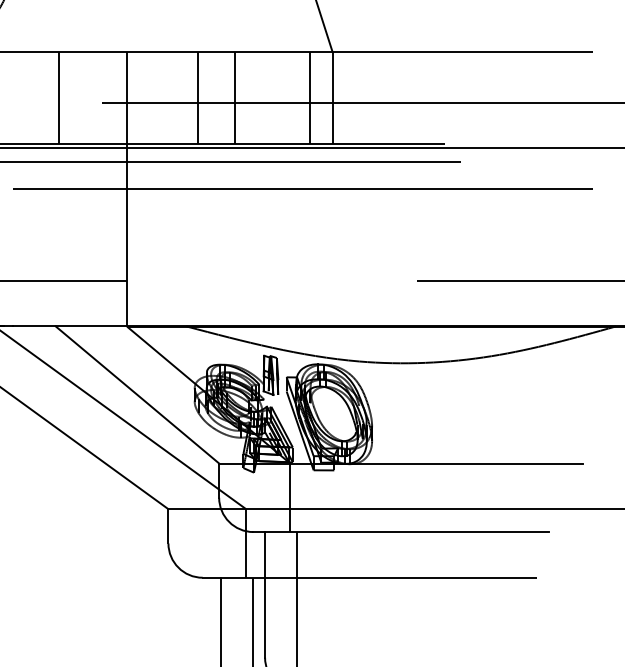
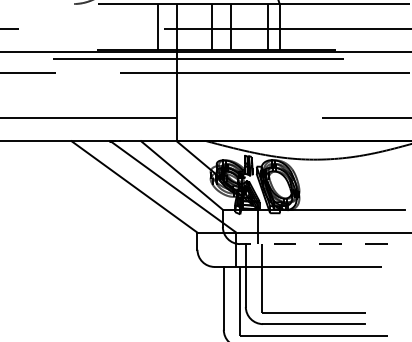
line: (58, 97) -> (158, 26), moved
line: (400, 532) -> (313, 244), solid -> dashed

